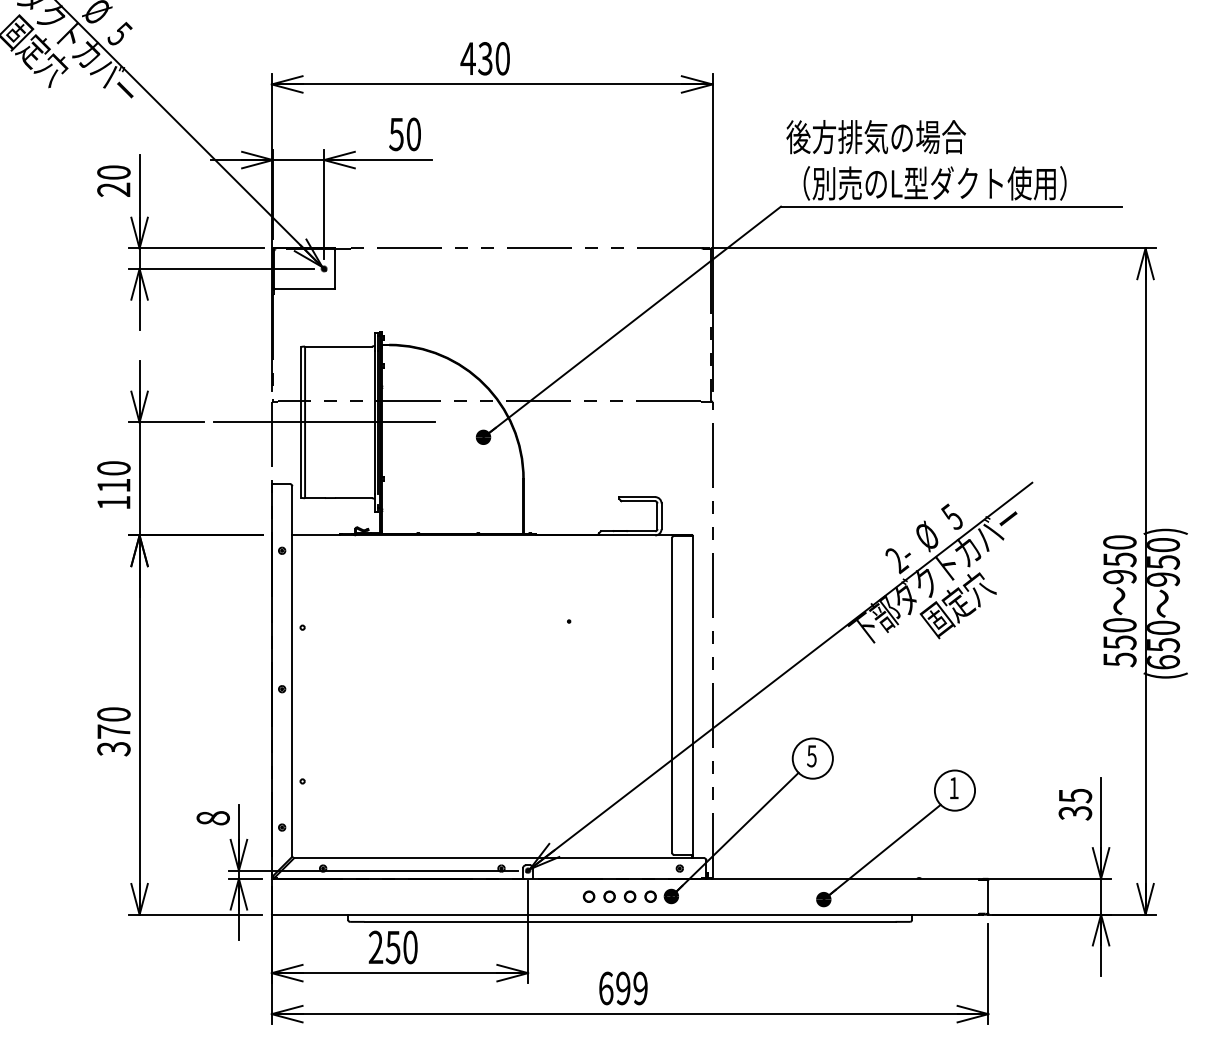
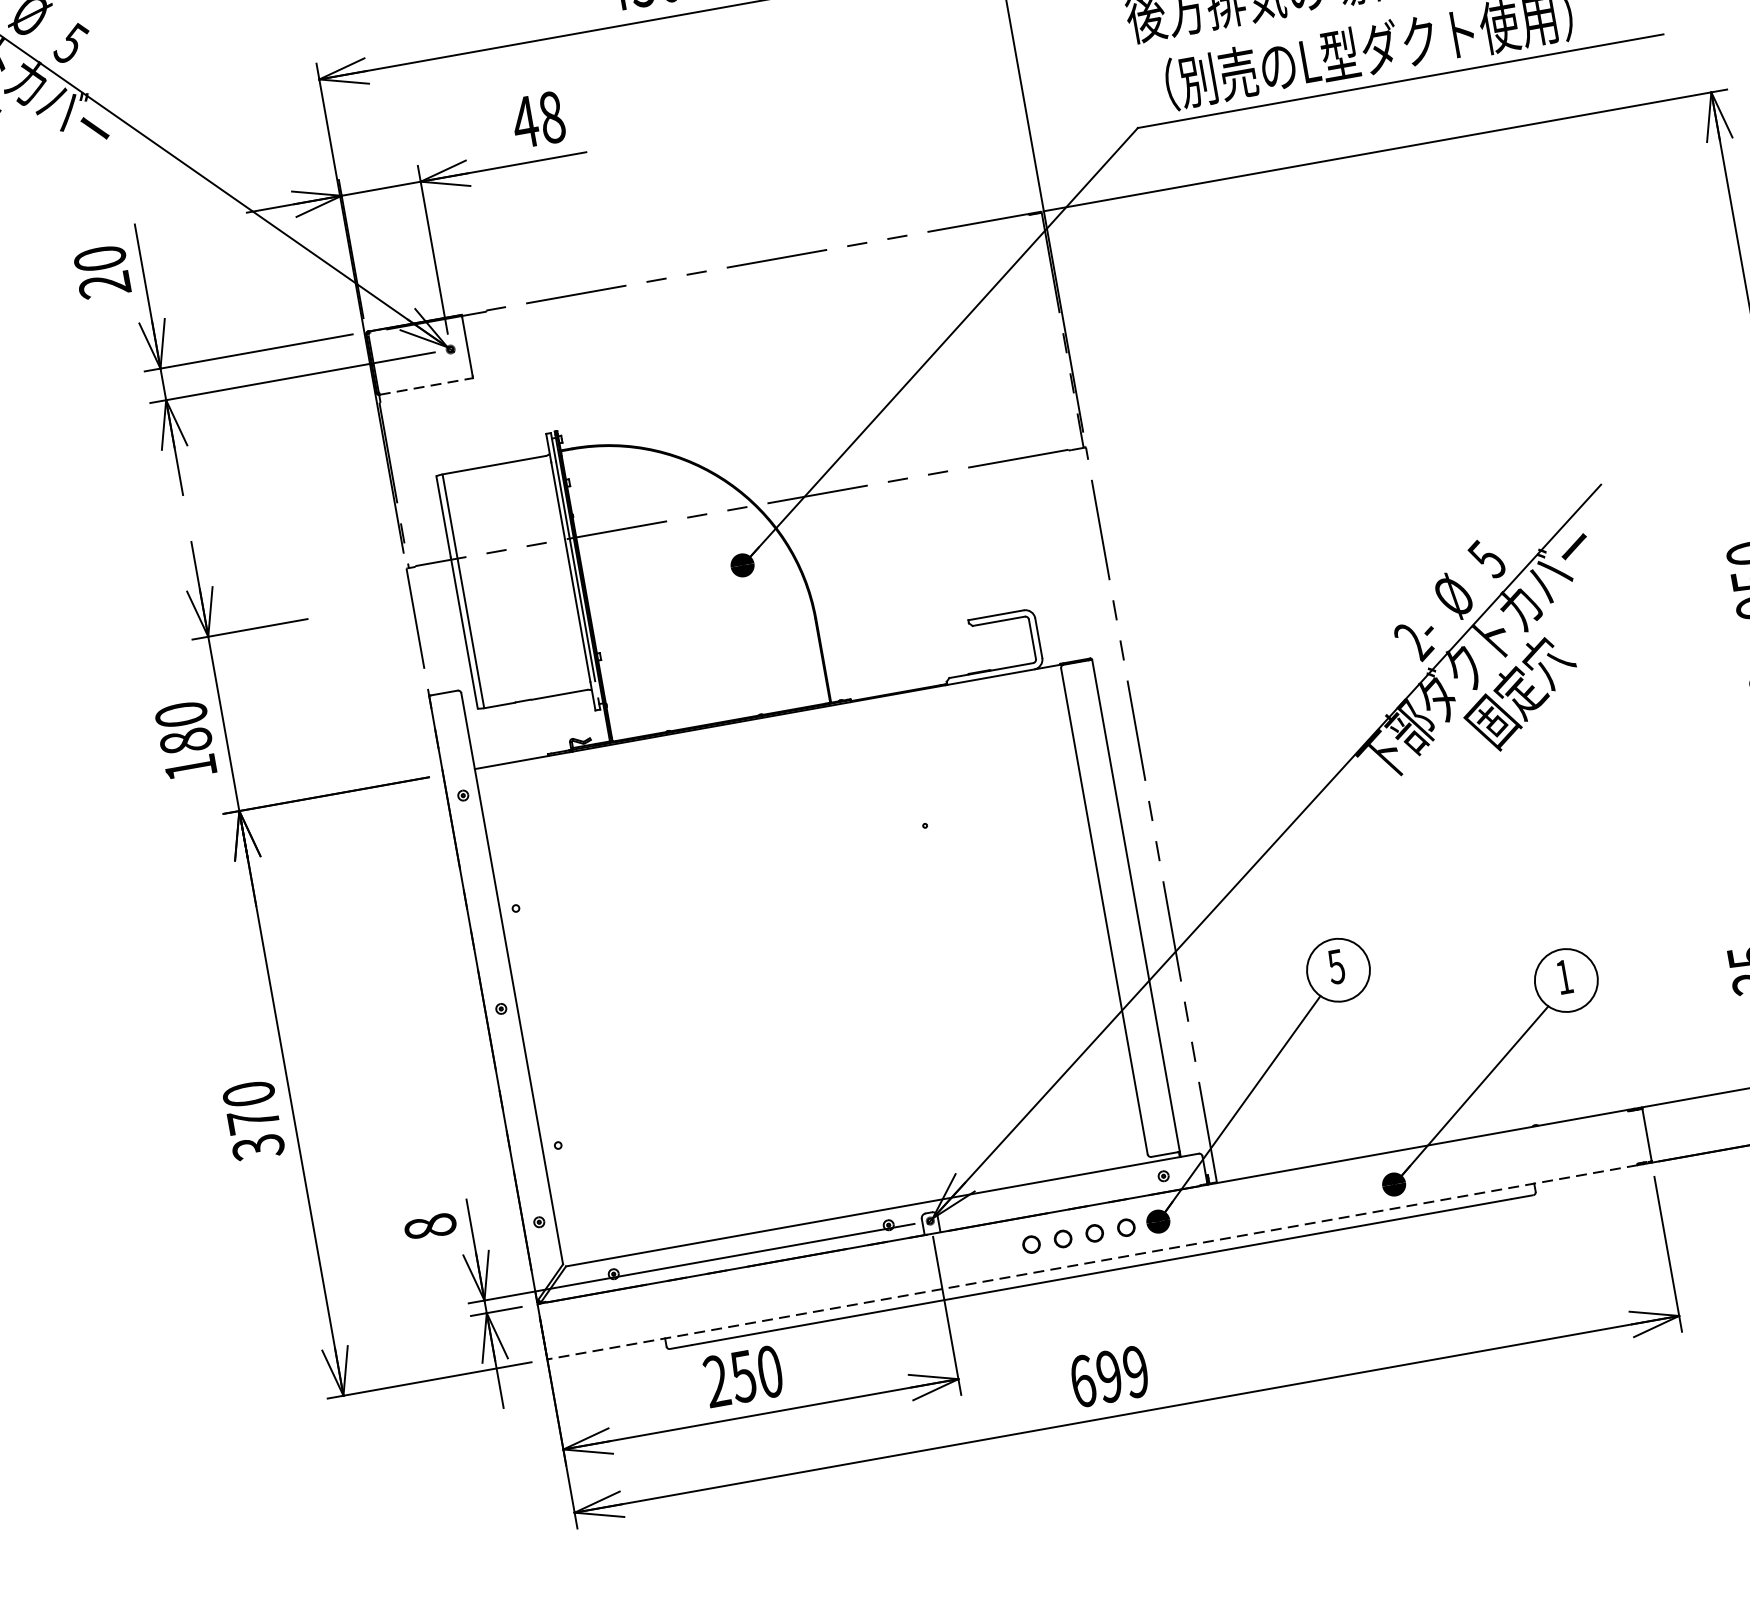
text: (404, 134) -> (537, 120), 50 -> 48
line: (305, 289) -> (427, 386), solid -> dashed
line: (324, 422) -> (493, 586), removed
text: (113, 485) -> (185, 741), 110 -> 180
line: (625, 914) -> (1092, 1261), solid -> dashed

